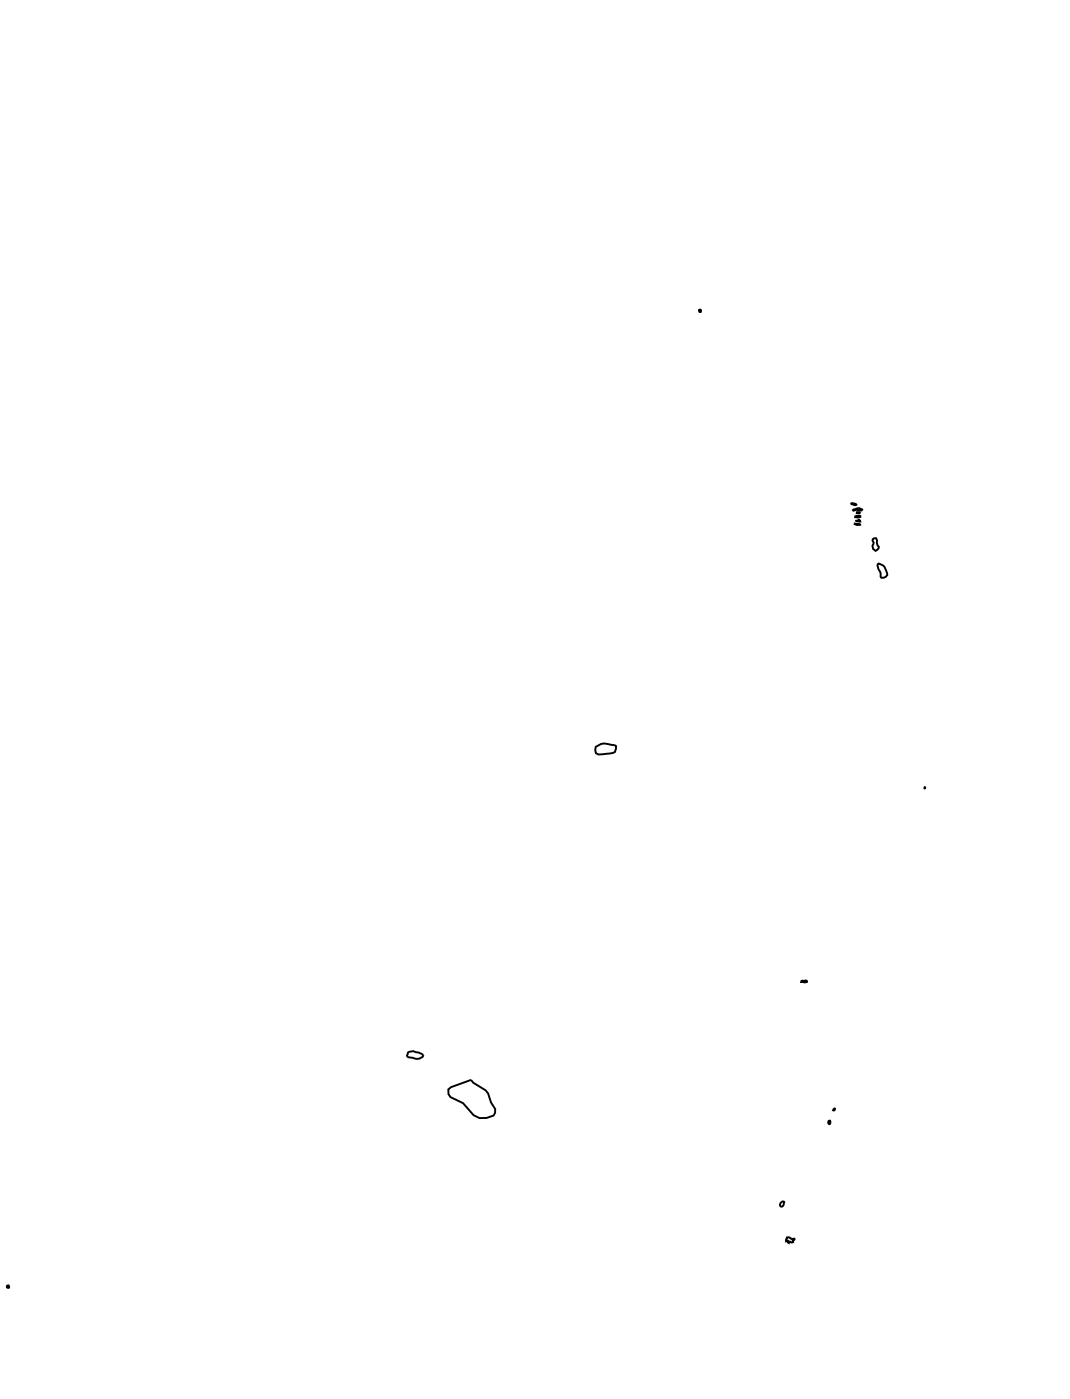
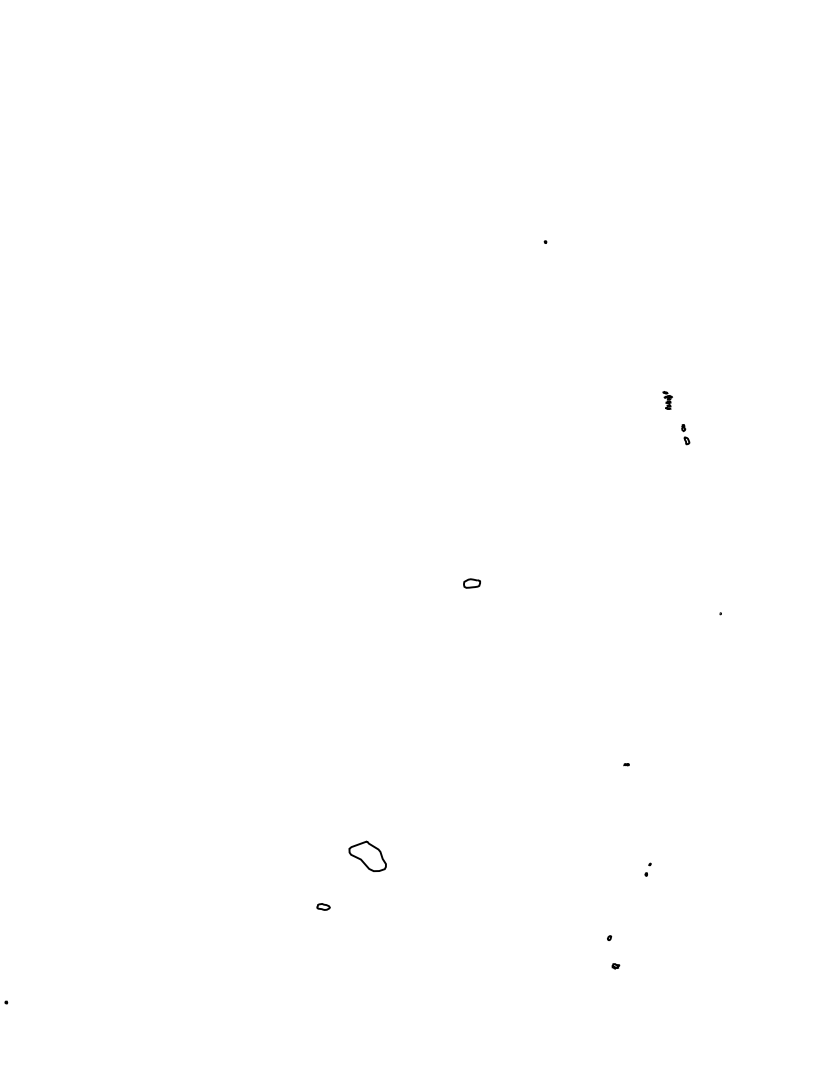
part: (879, 557) -> (685, 434), size x0.62
part: (415, 1054) -> (323, 906), moved

